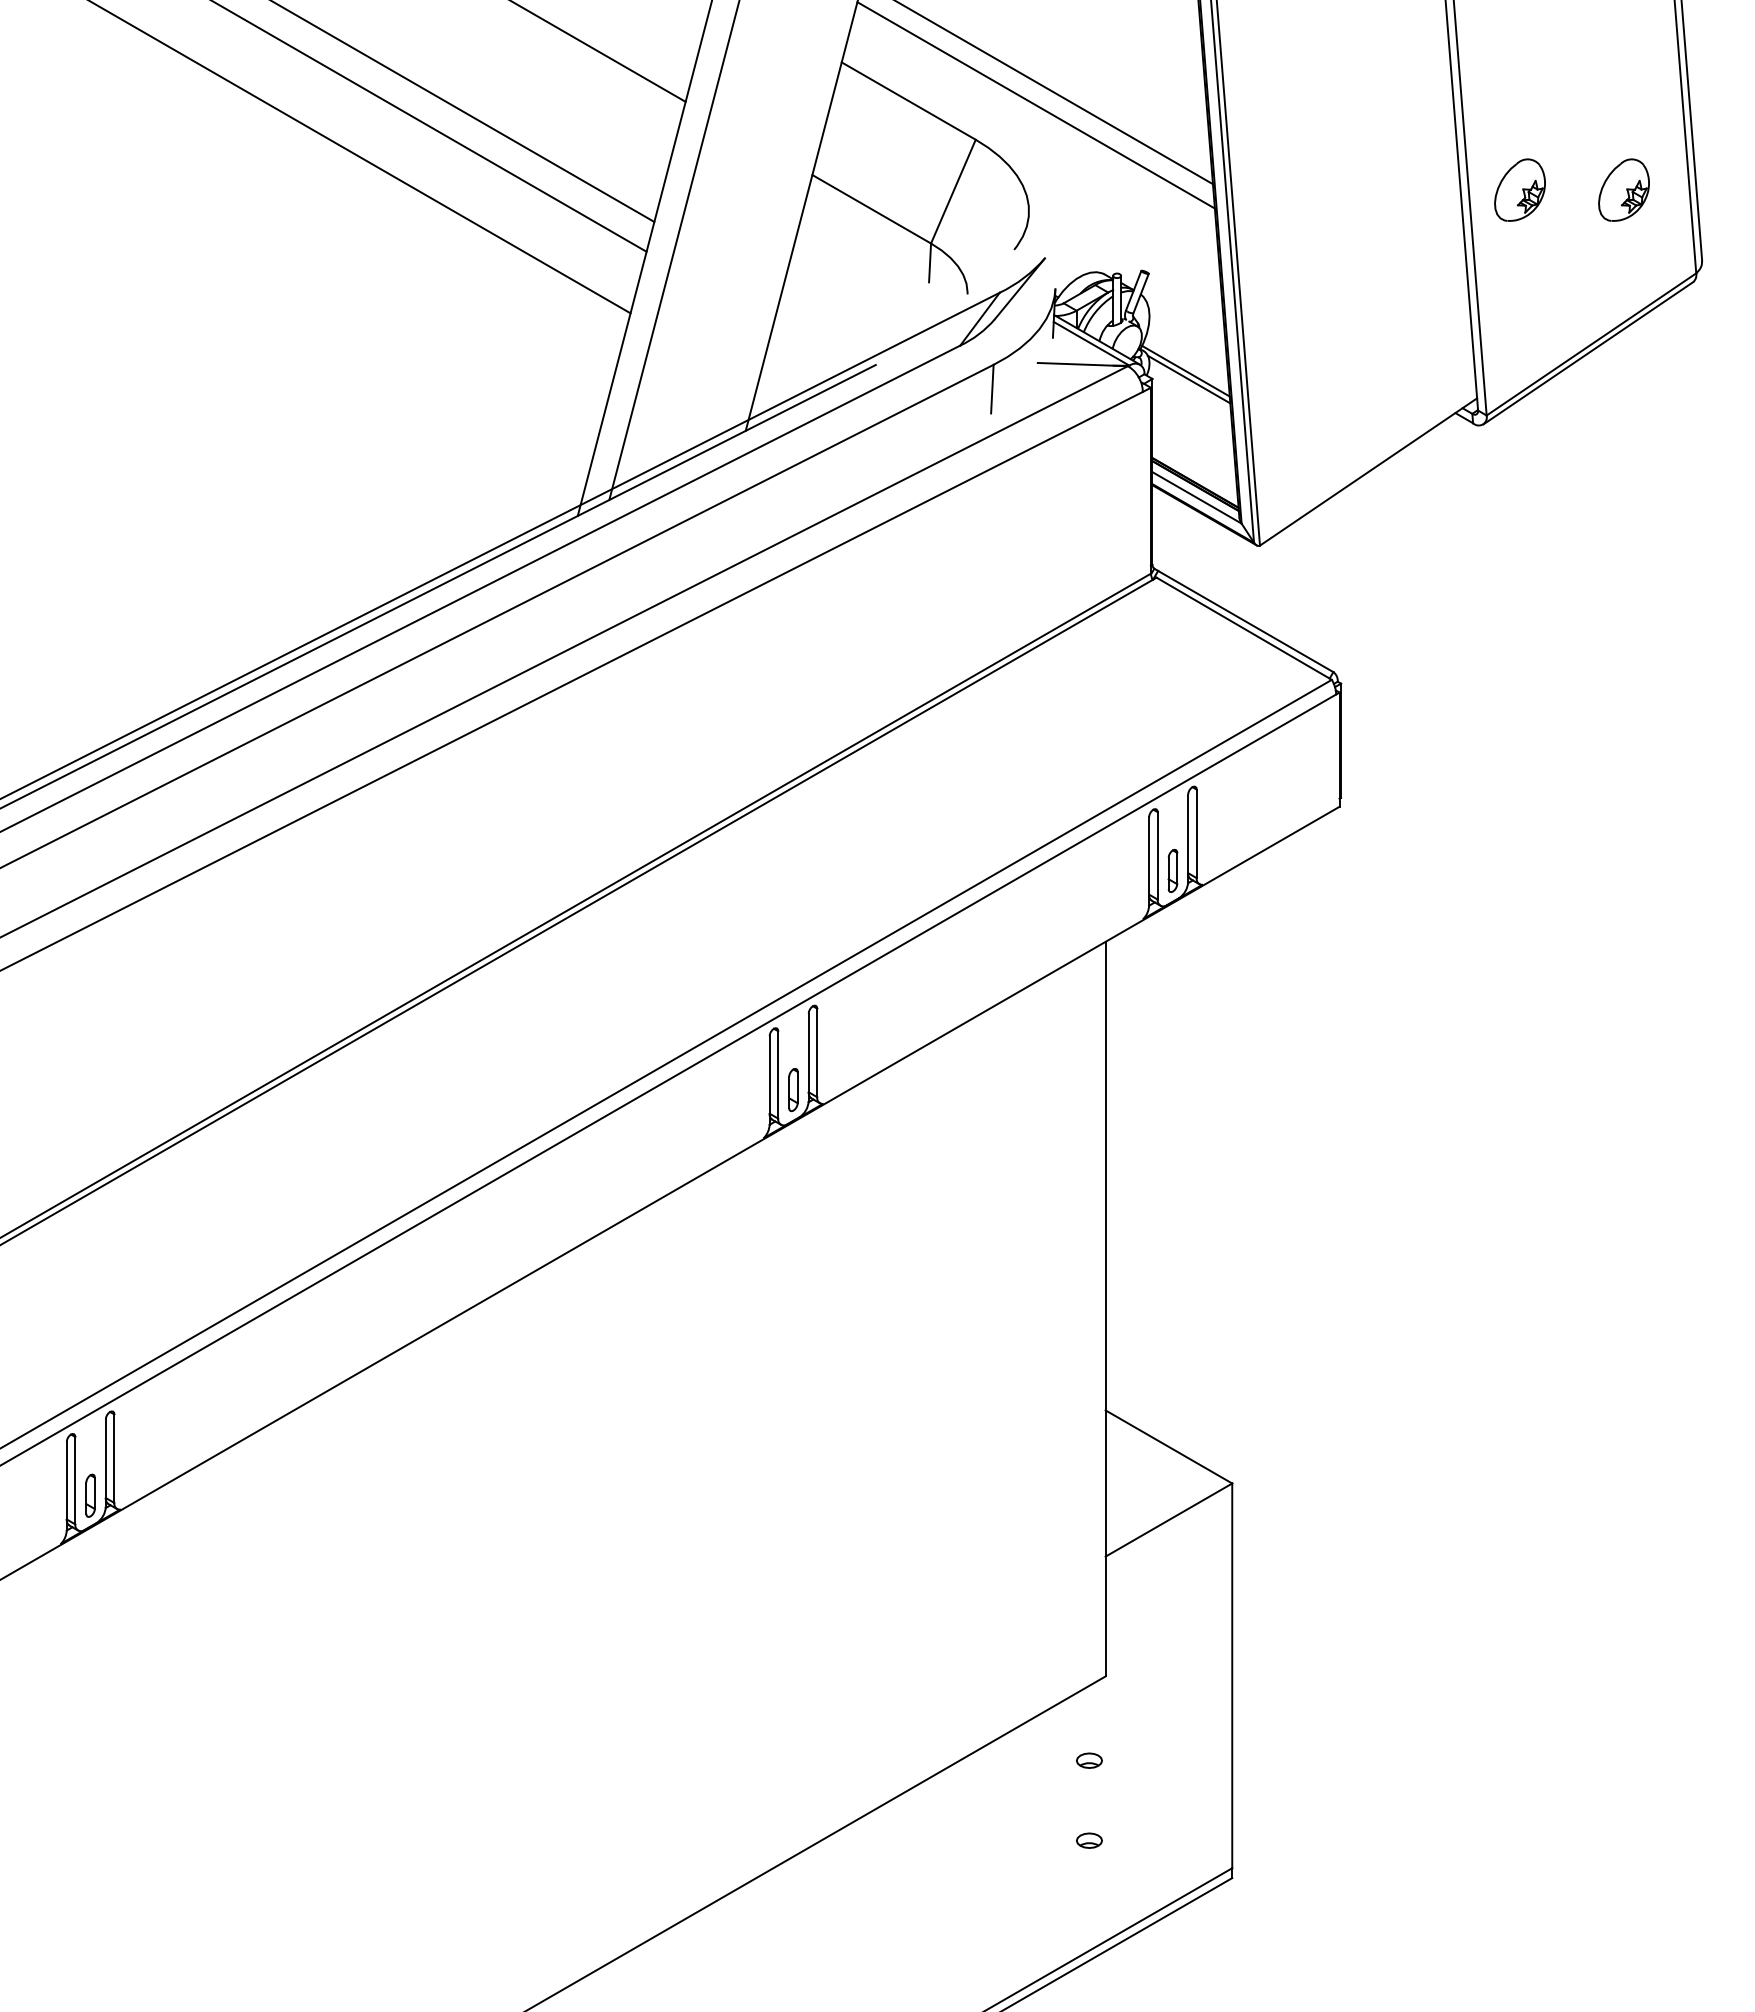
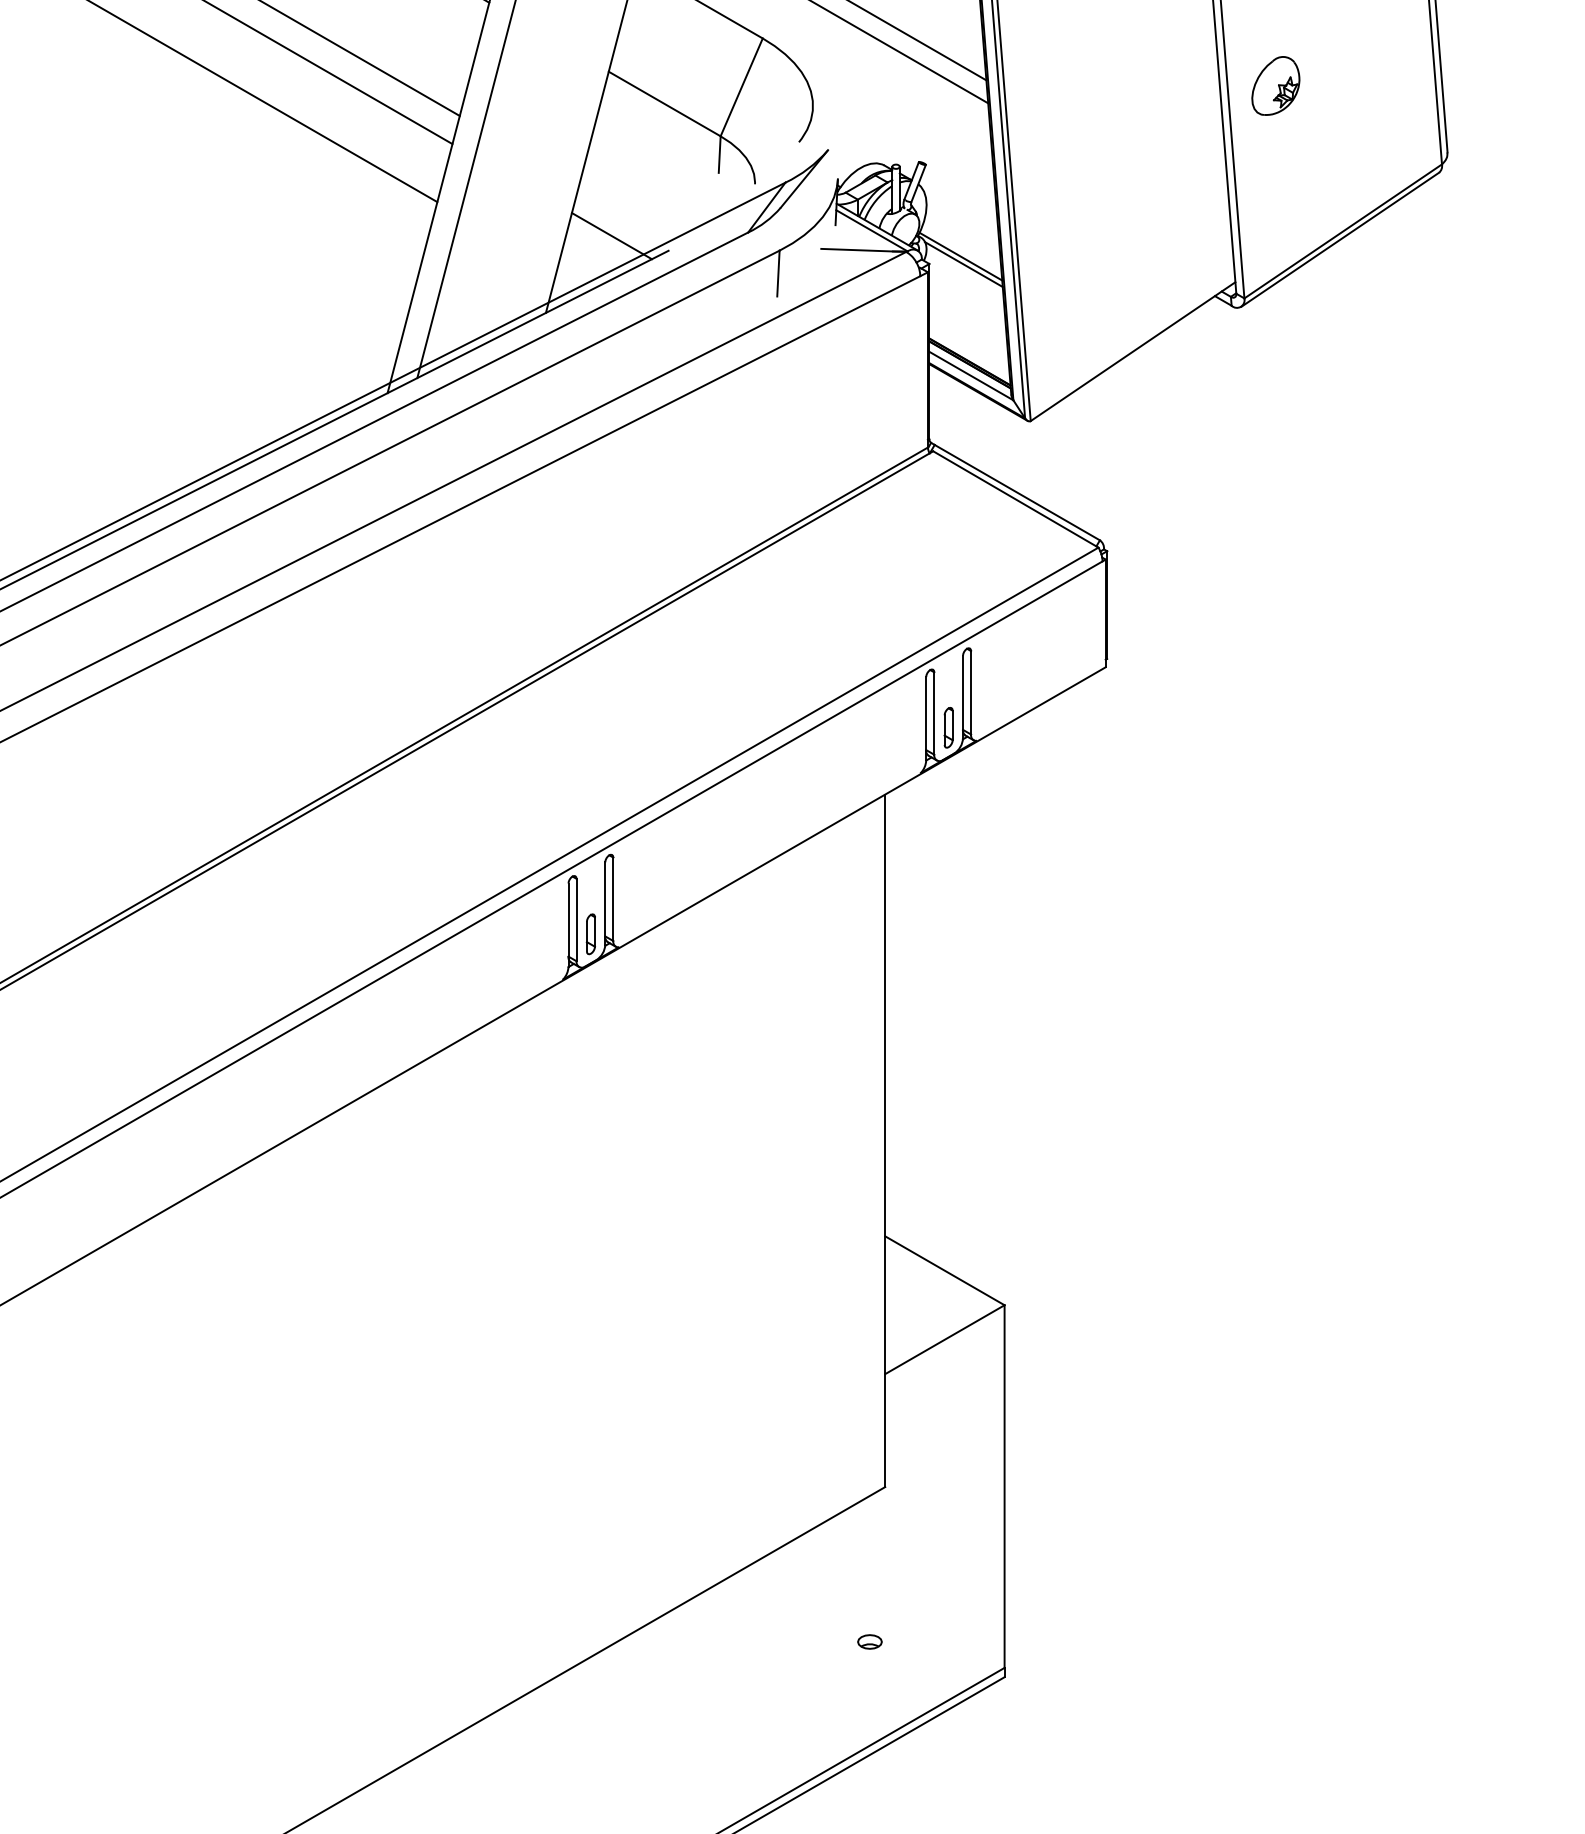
part: (1623, 189) -> (1373, 85), removed
line: (815, 348) -> (611, 235), added
part: (1089, 1760) -> (870, 1566), removed

